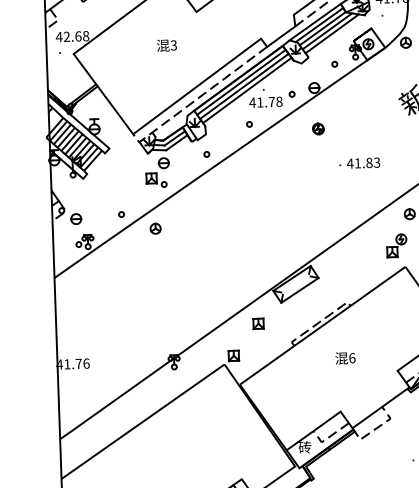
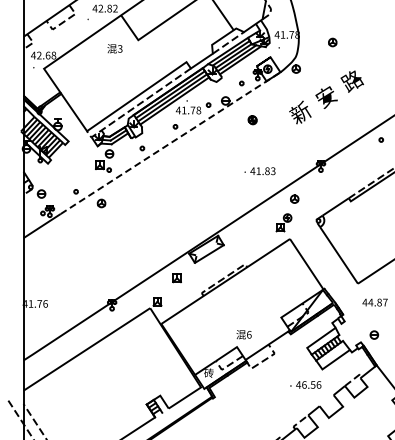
text: (166, 45) -> (114, 48), moved
part: (318, 129) -> (252, 120), moved
line: (243, 146) -> (170, 143), solid -> dashed
text: (358, 163) -> (259, 171), moved
text: (344, 358) -> (243, 334), moved

